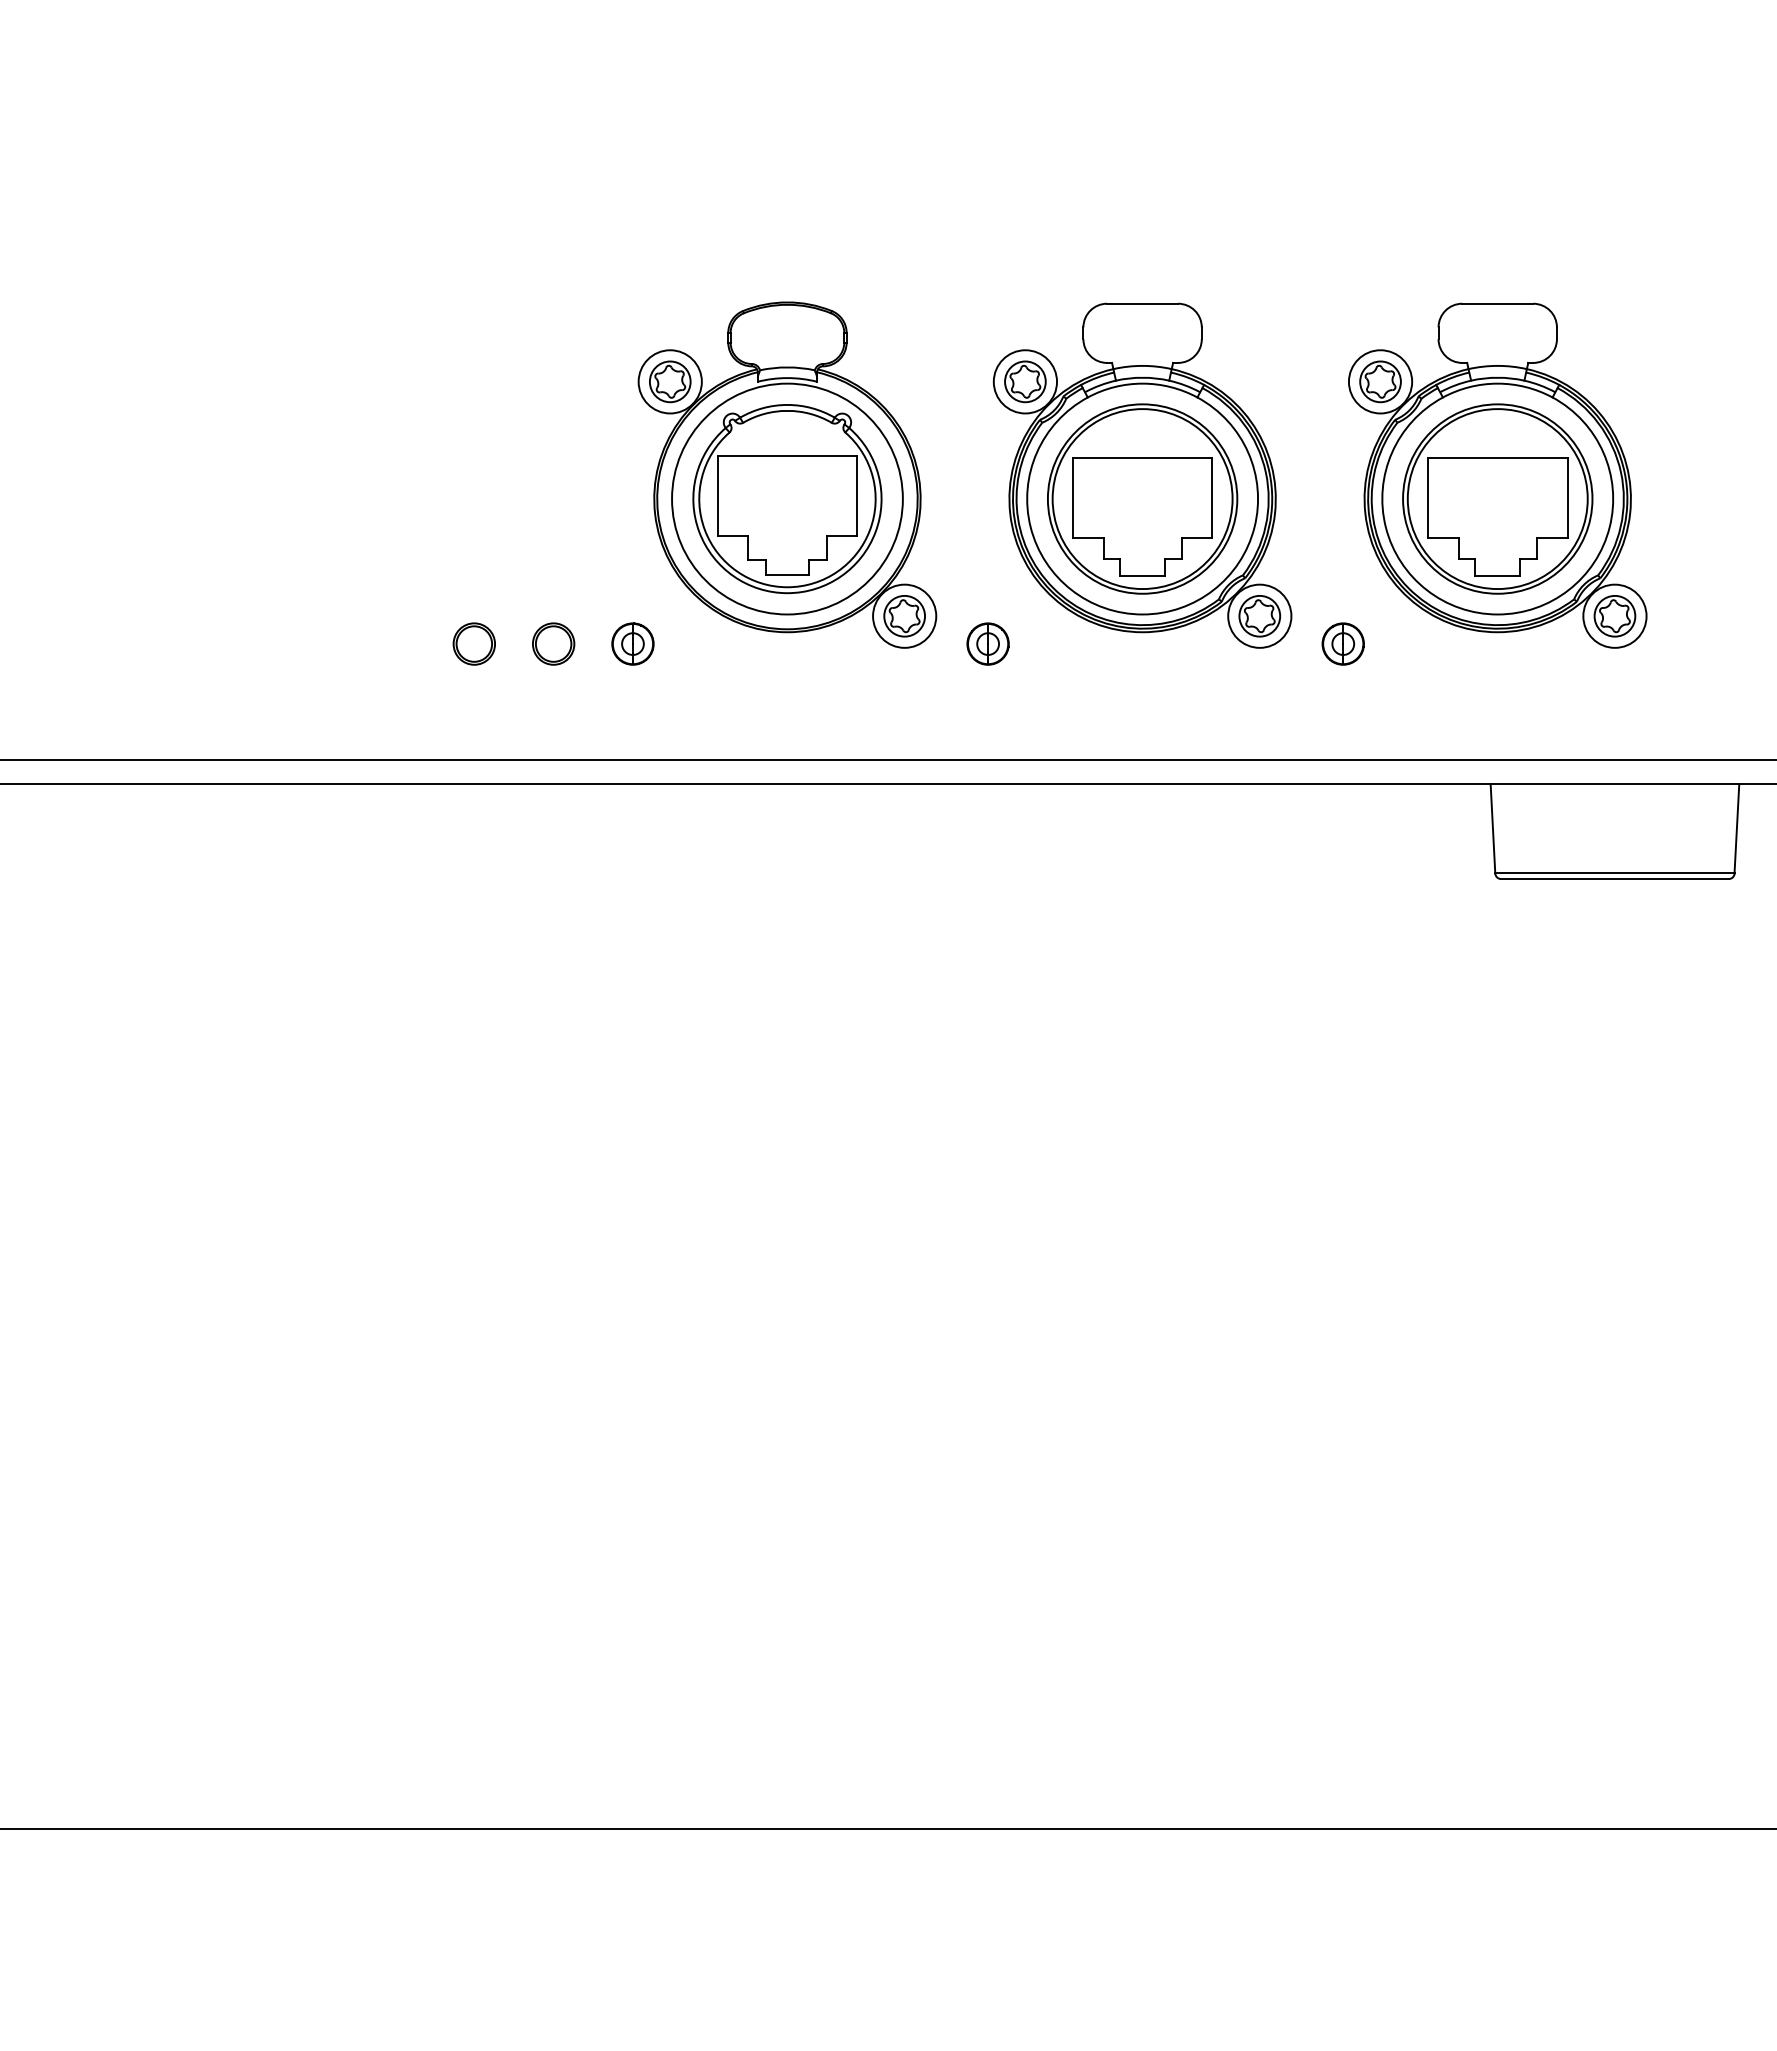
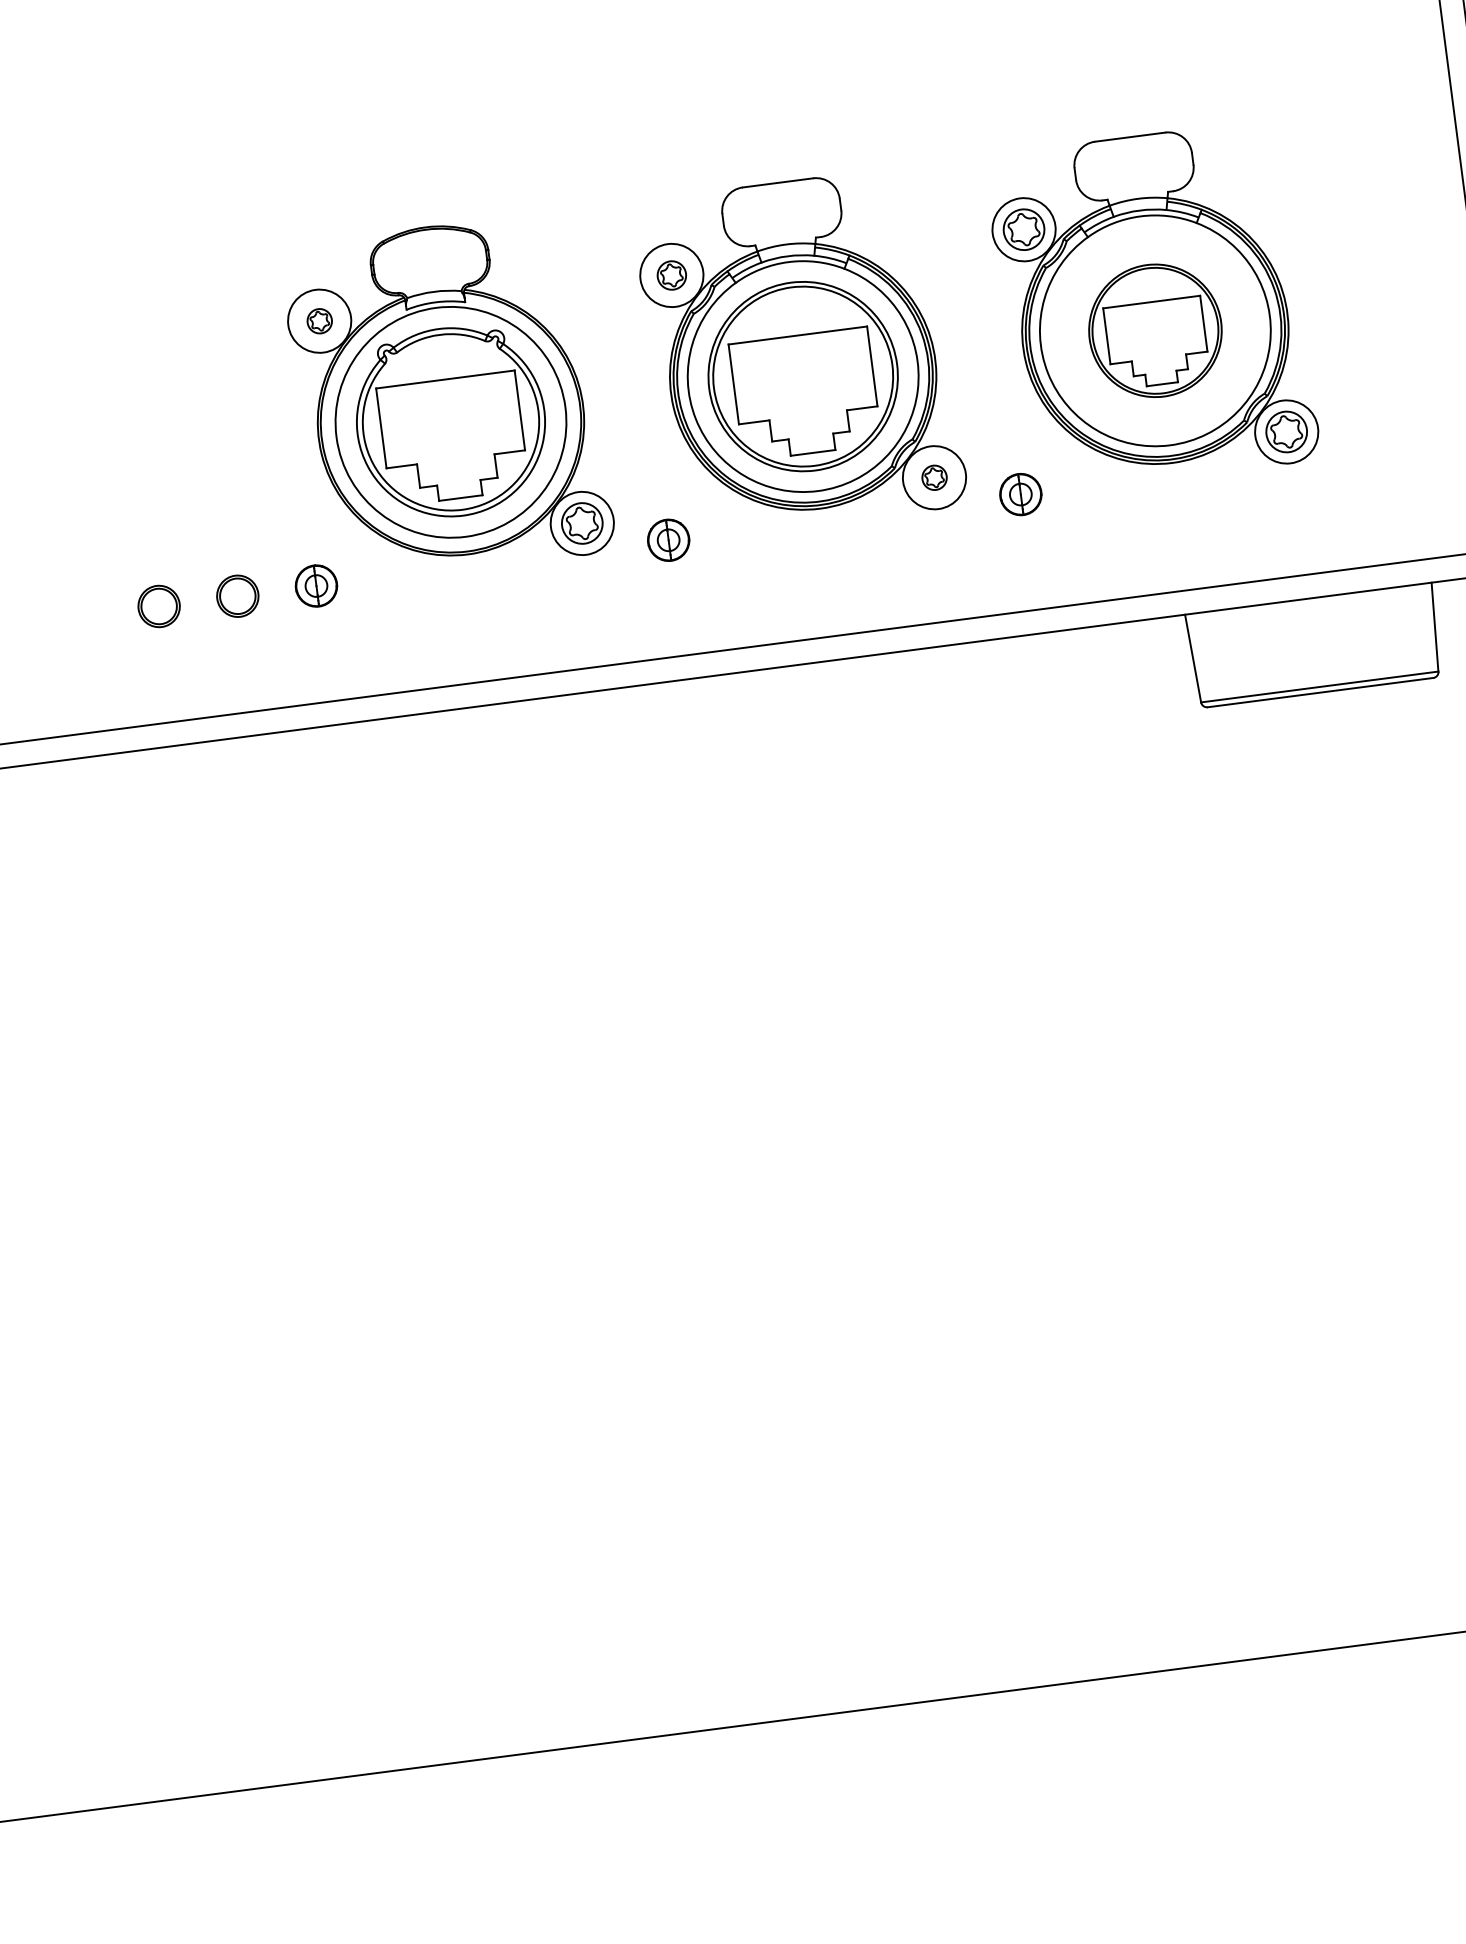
part: (670, 381) -> (319, 320), size x0.6
part: (1025, 381) -> (671, 275), size x0.7
part: (1497, 498) -> (1155, 330), size x0.7
part: (1259, 616) -> (934, 478), size x0.6

